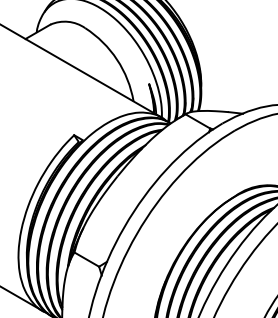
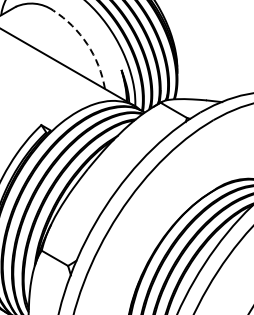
arc: (117, 59) -> (87, 44), solid -> dashed

